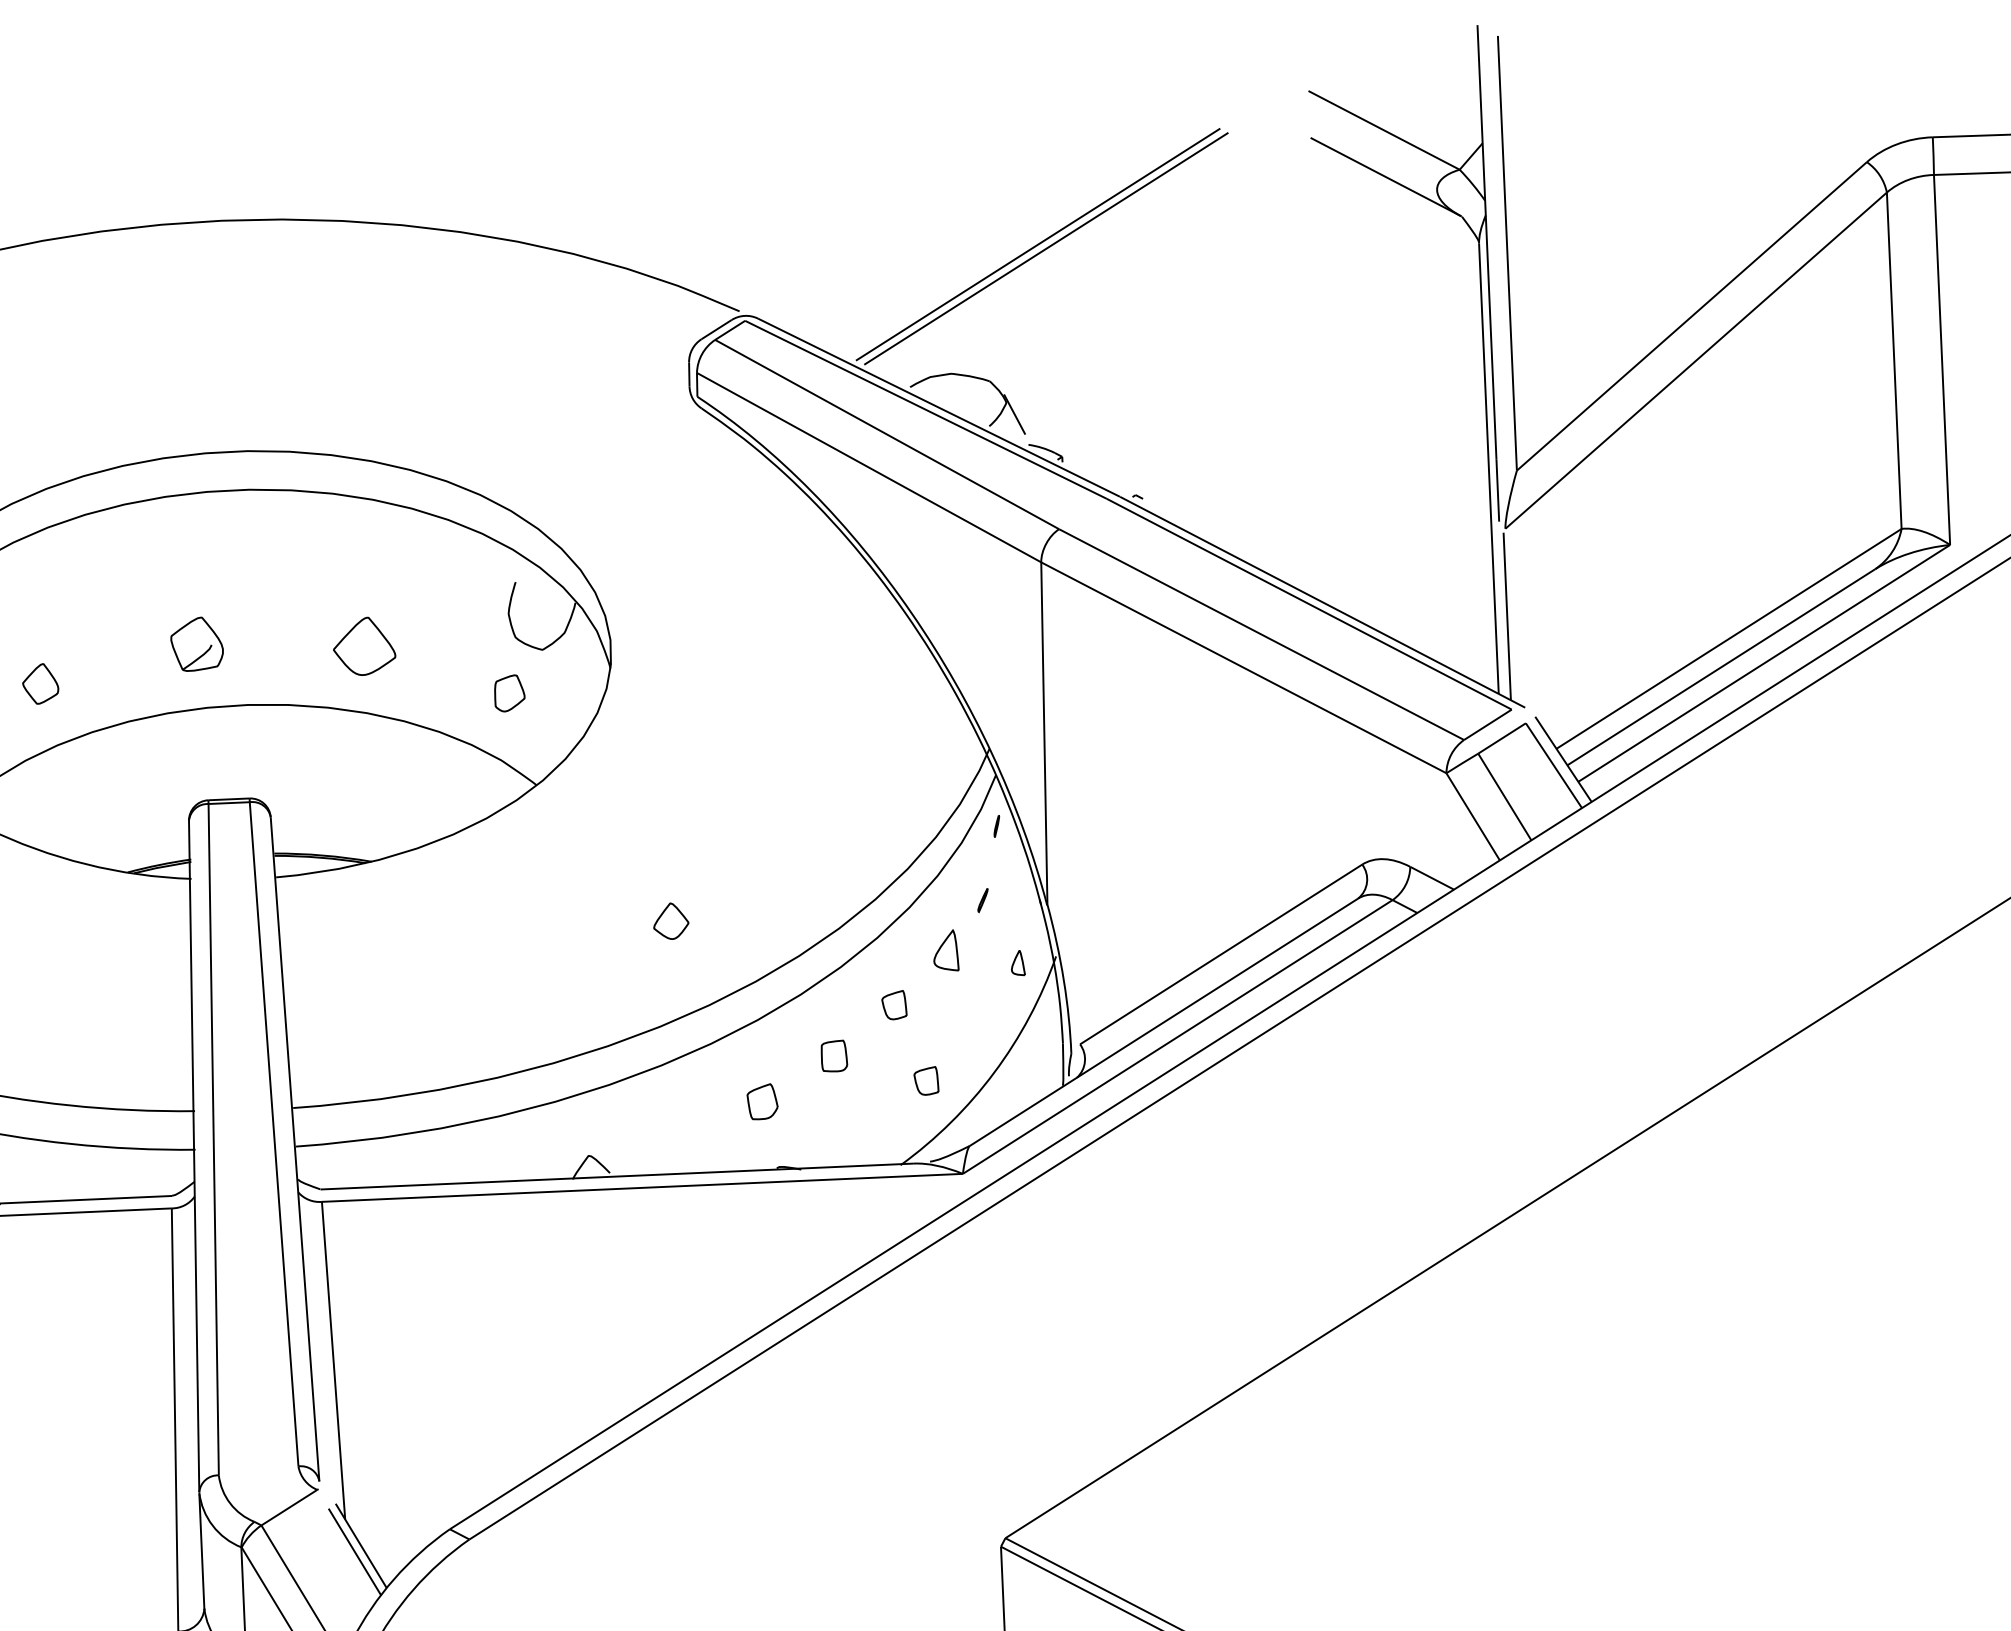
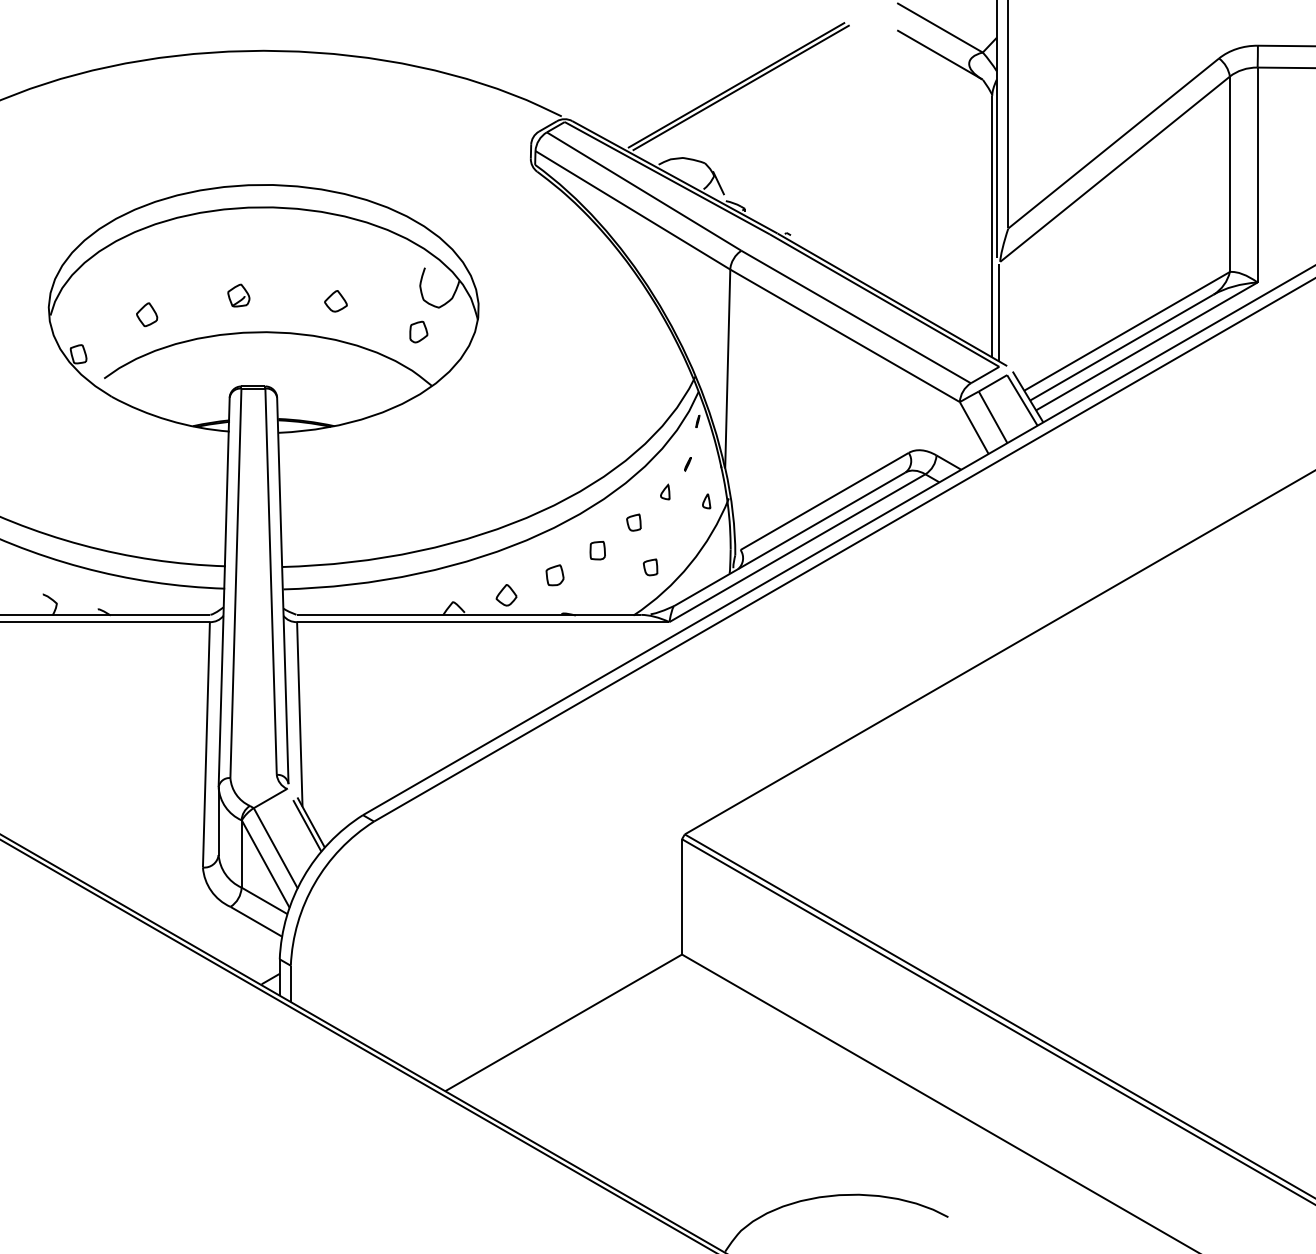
part: (196, 643) -> (238, 295), size x0.71
part: (363, 646) -> (335, 301), size x0.62
part: (670, 921) -> (506, 595), moved
part: (946, 949) -> (665, 491), size x0.62

